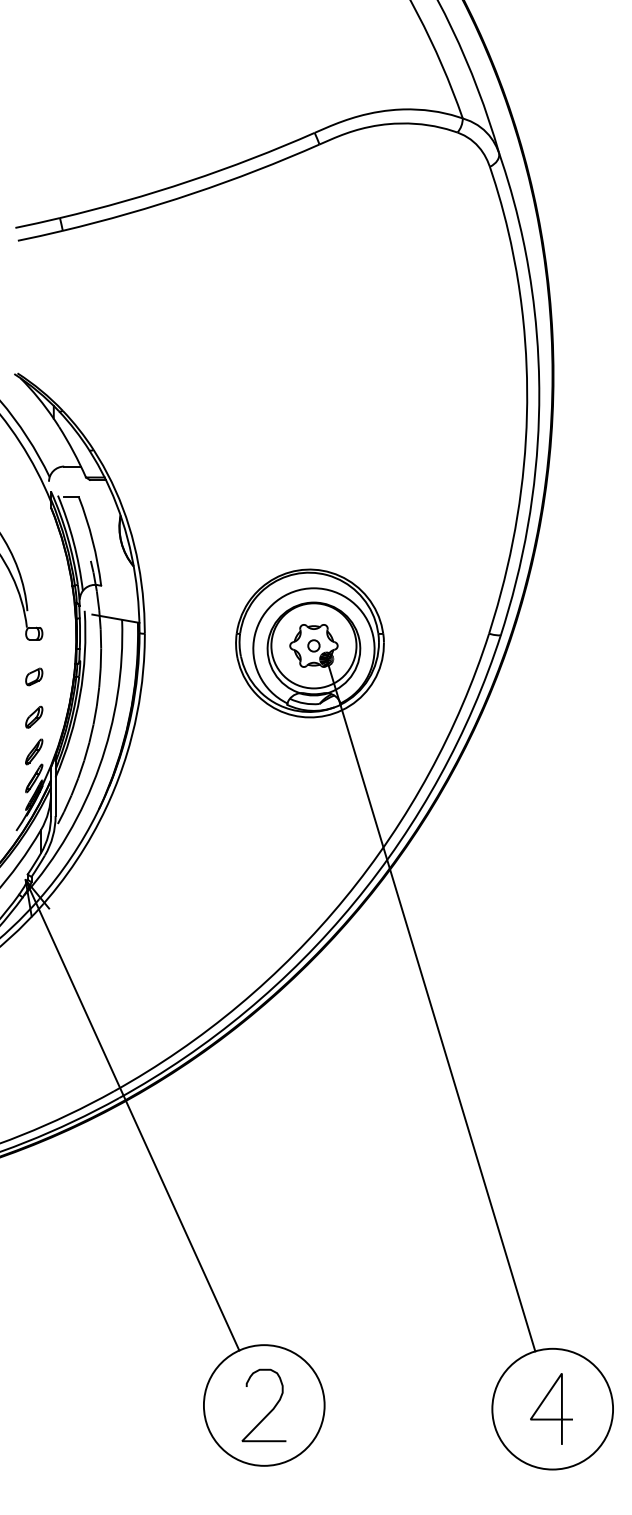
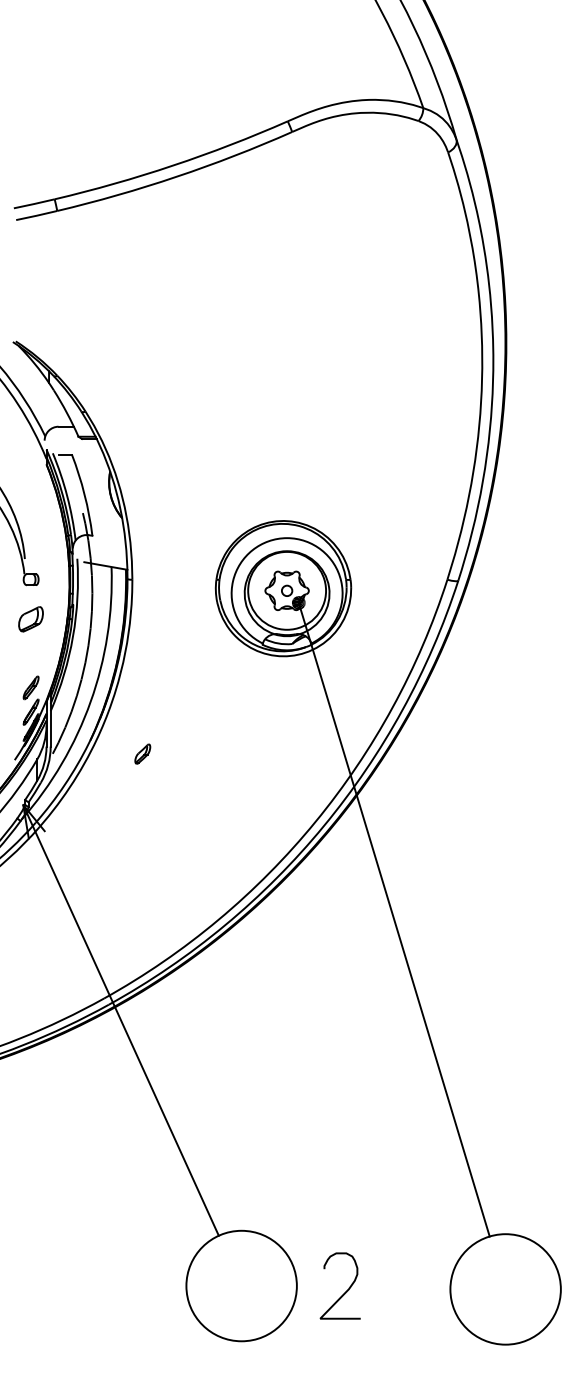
part: (34, 676) -> (31, 618), size x1.6
part: (34, 716) -> (143, 753), moved
line: (543, 1402) -> (497, 1283), removed
curve: (269, 1411) -> (345, 1291), moved

